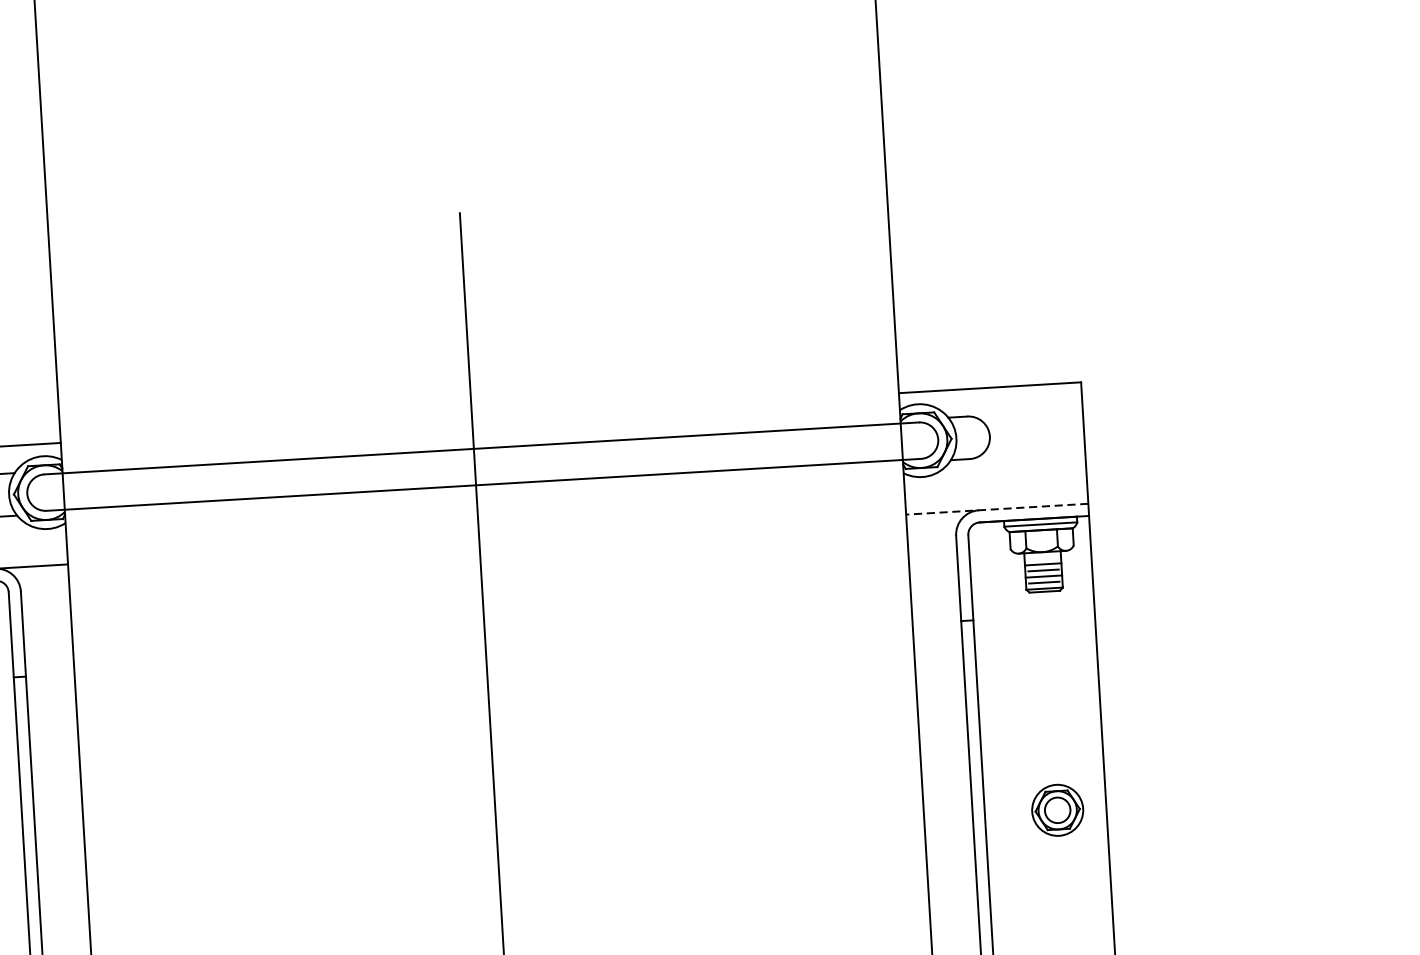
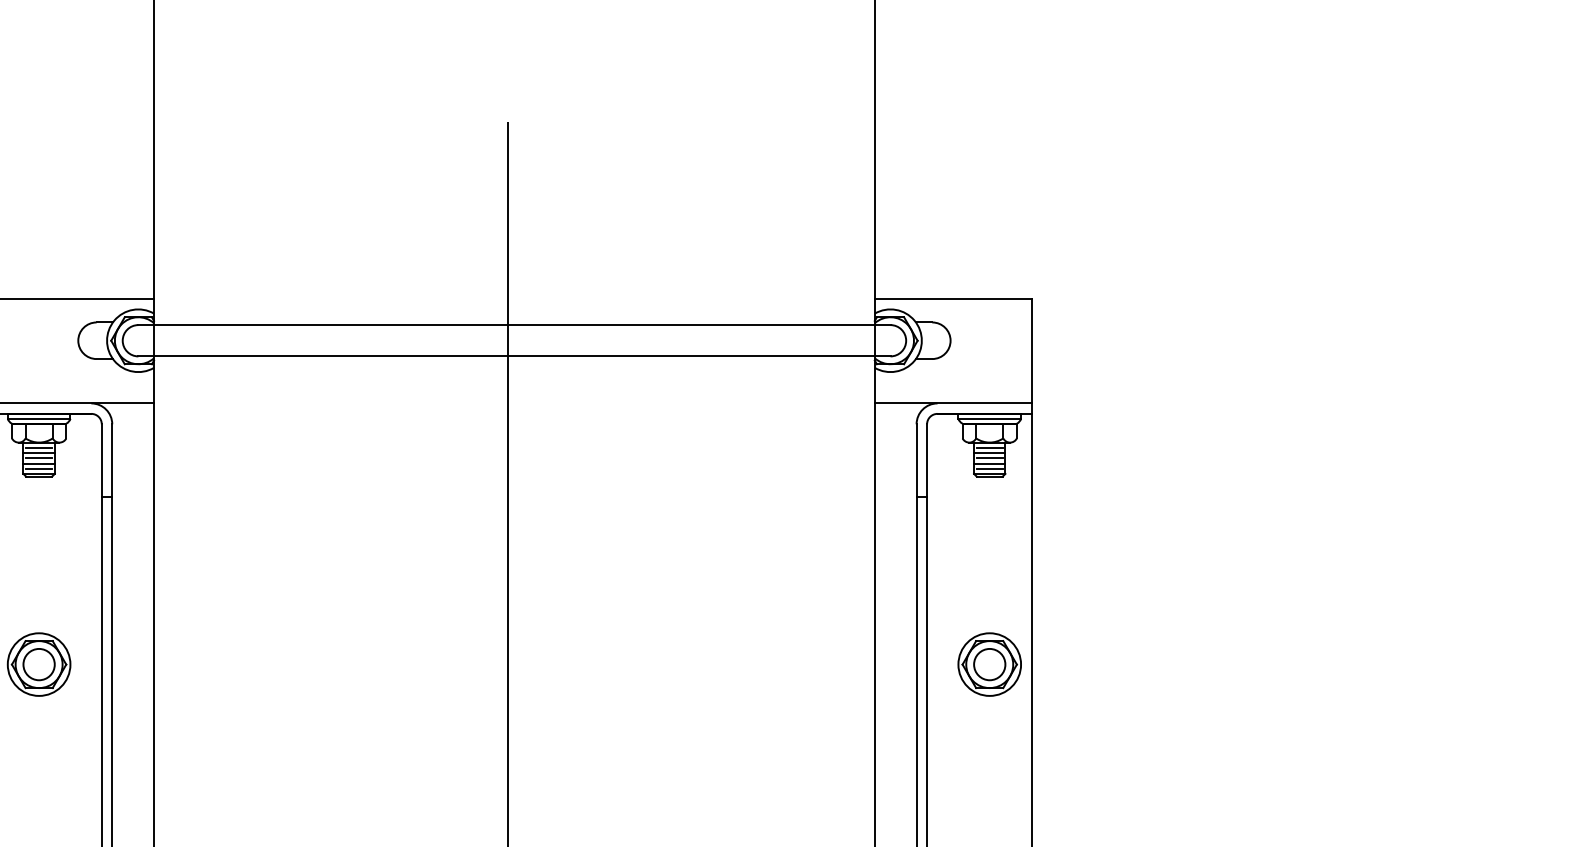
line: (996, 509) -> (952, 403), dashed -> solid
line: (1042, 557) -> (989, 447), added
part: (1057, 810) -> (989, 664), size x1.43

